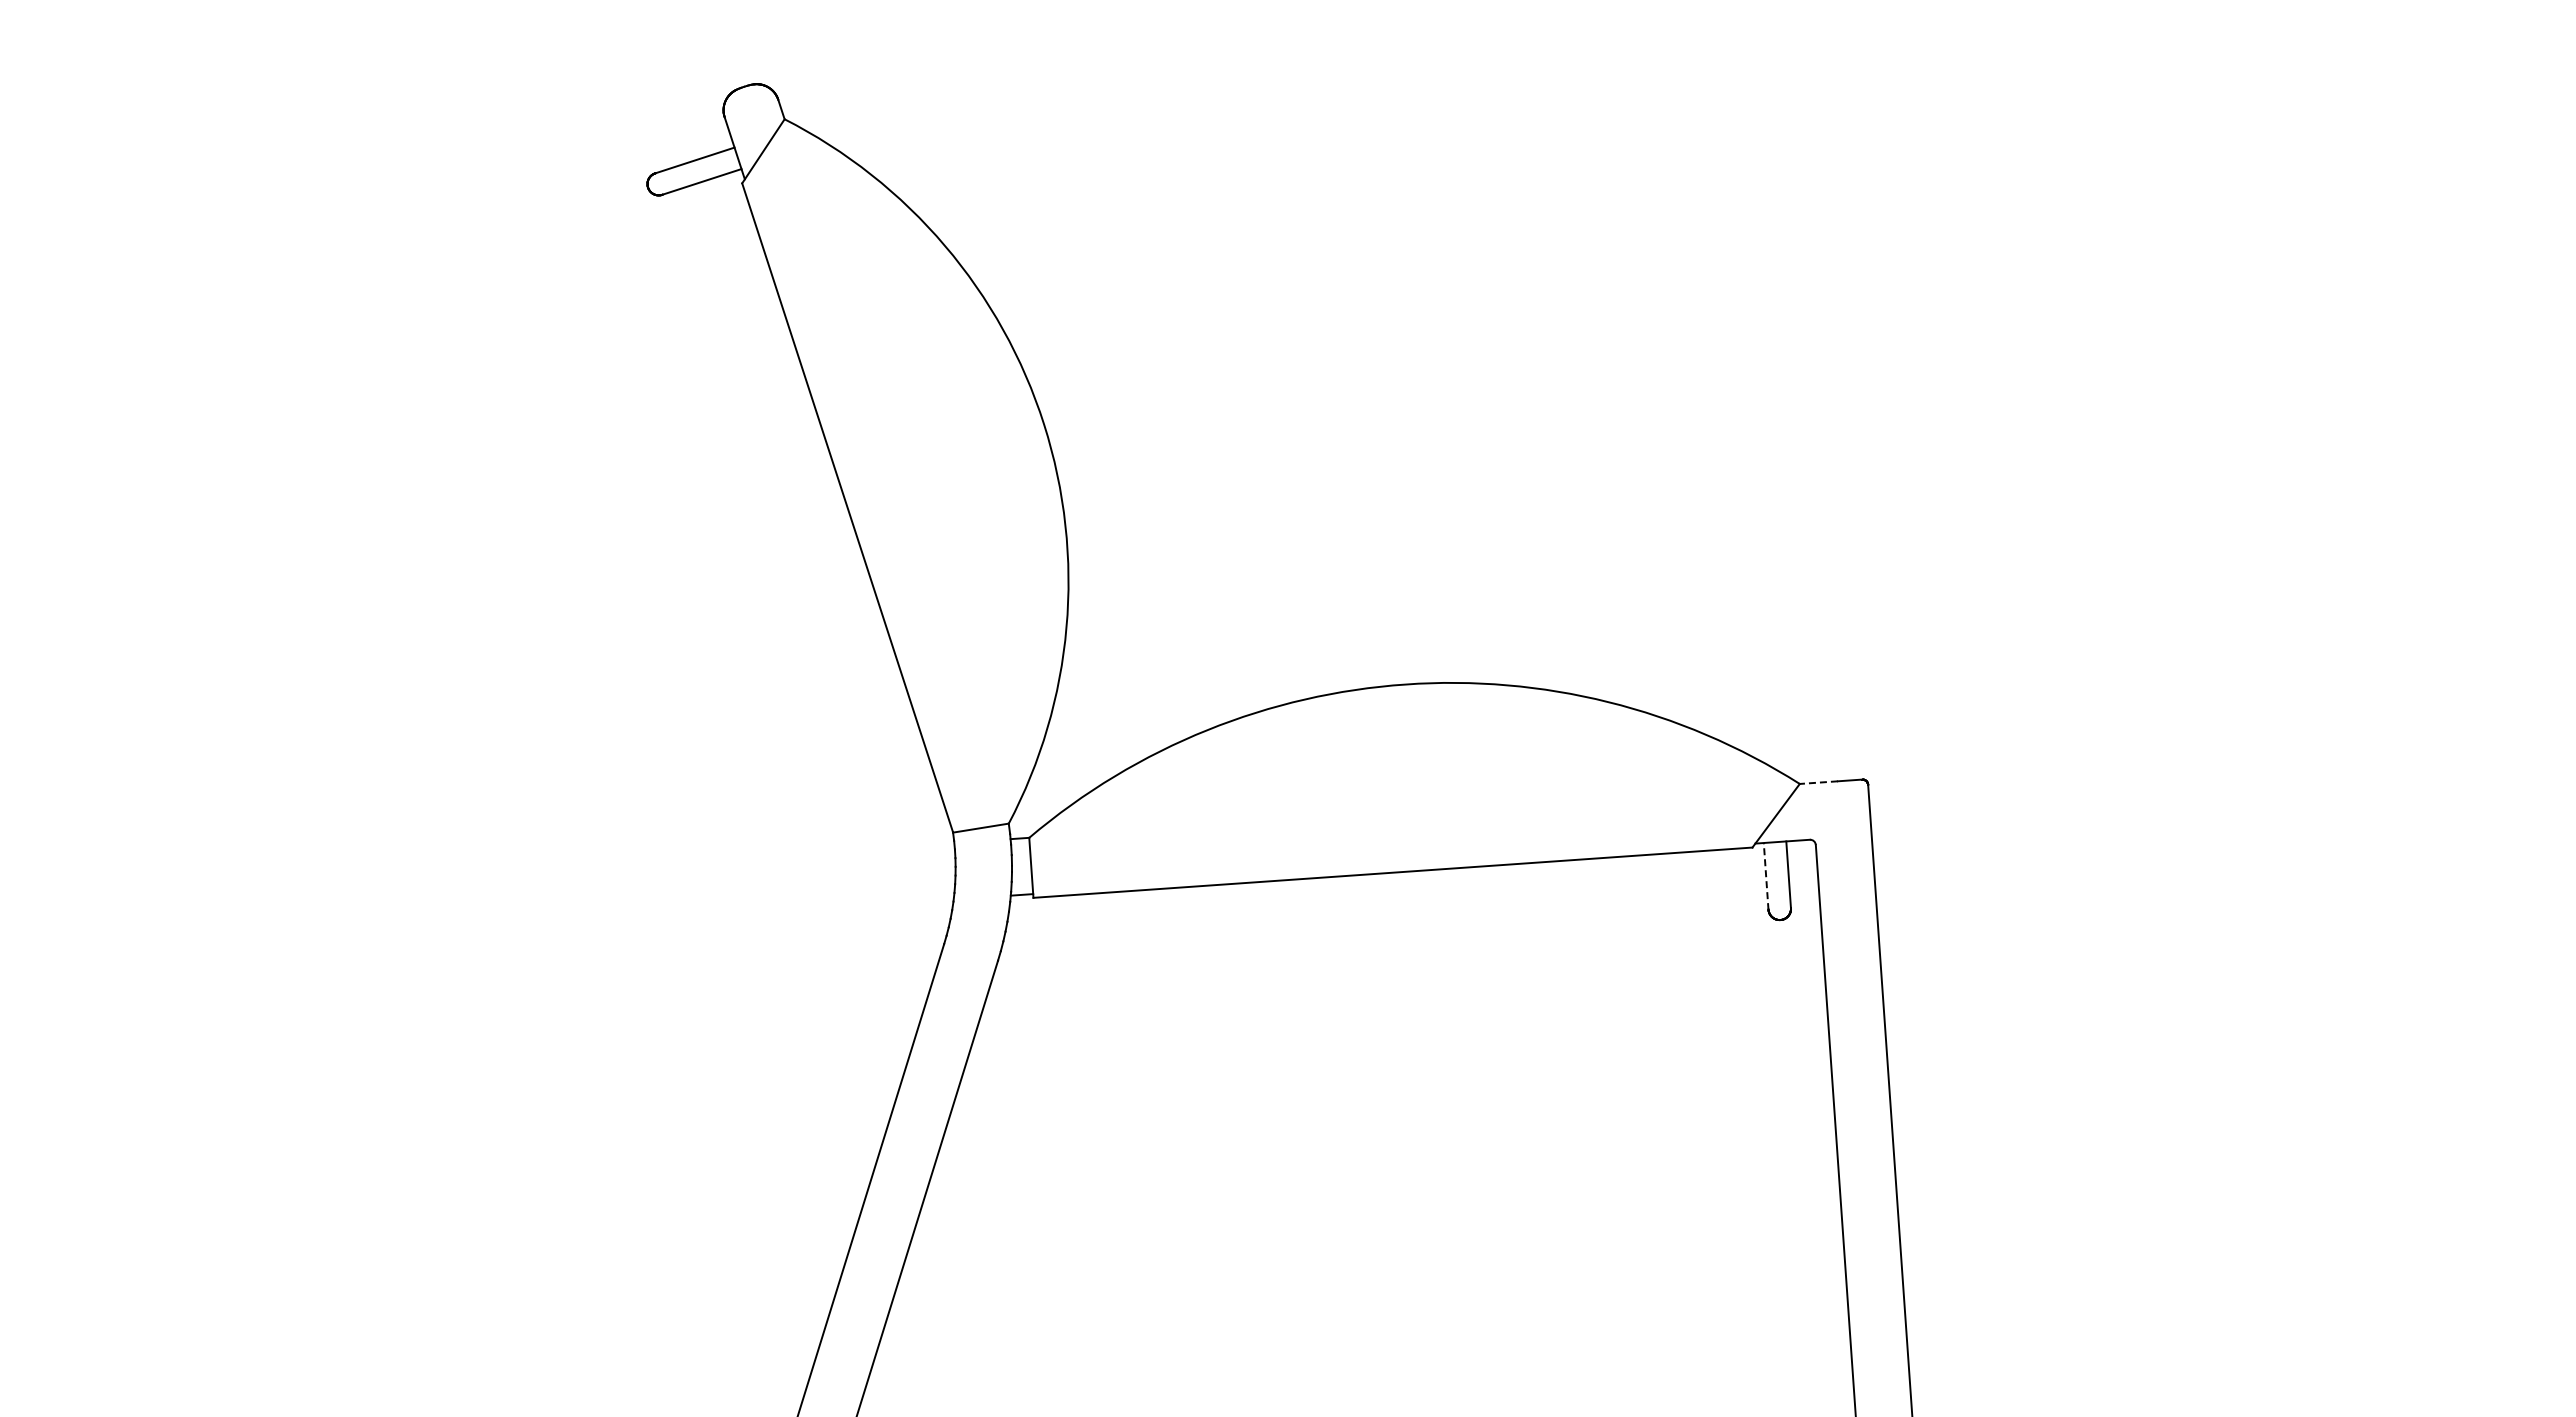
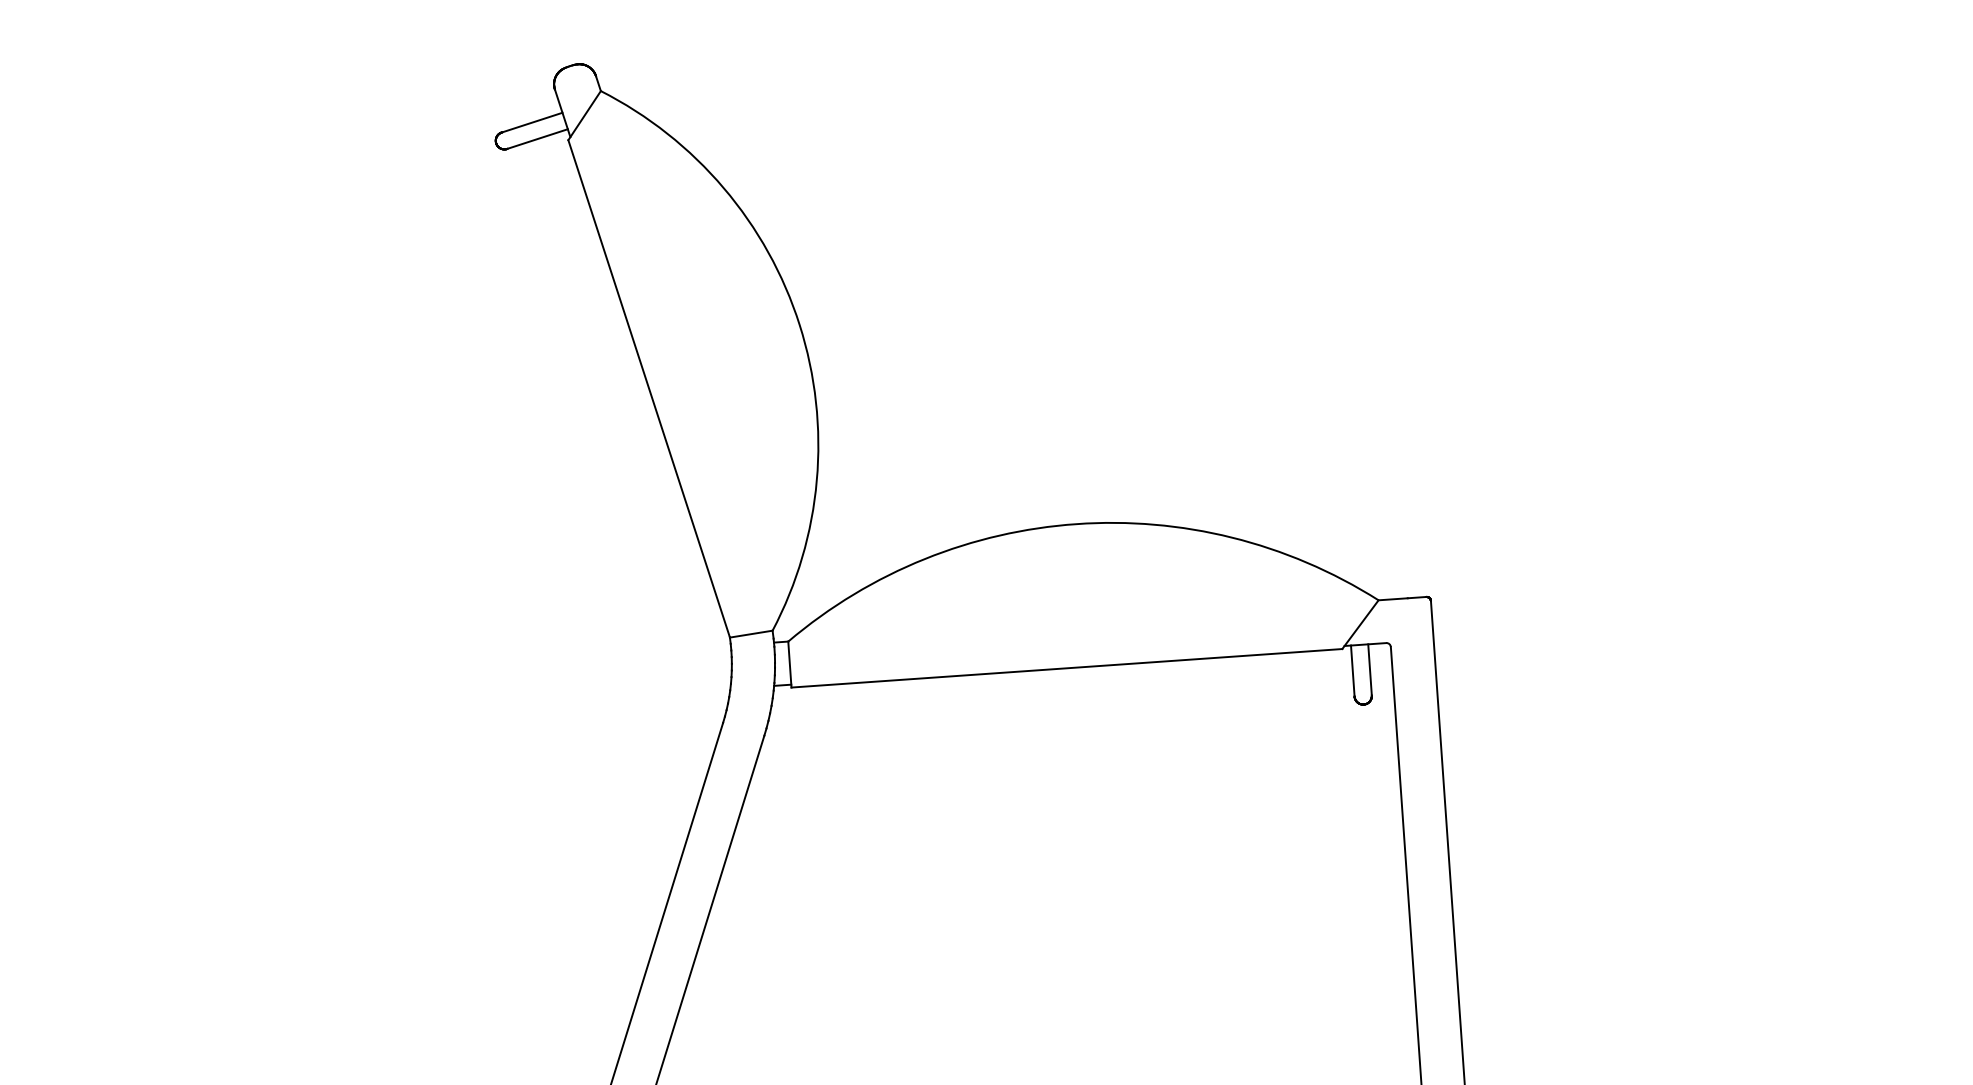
line: (1818, 782) -> (1392, 599), dashed -> solid
line: (1766, 876) -> (1353, 671), dashed -> solid

